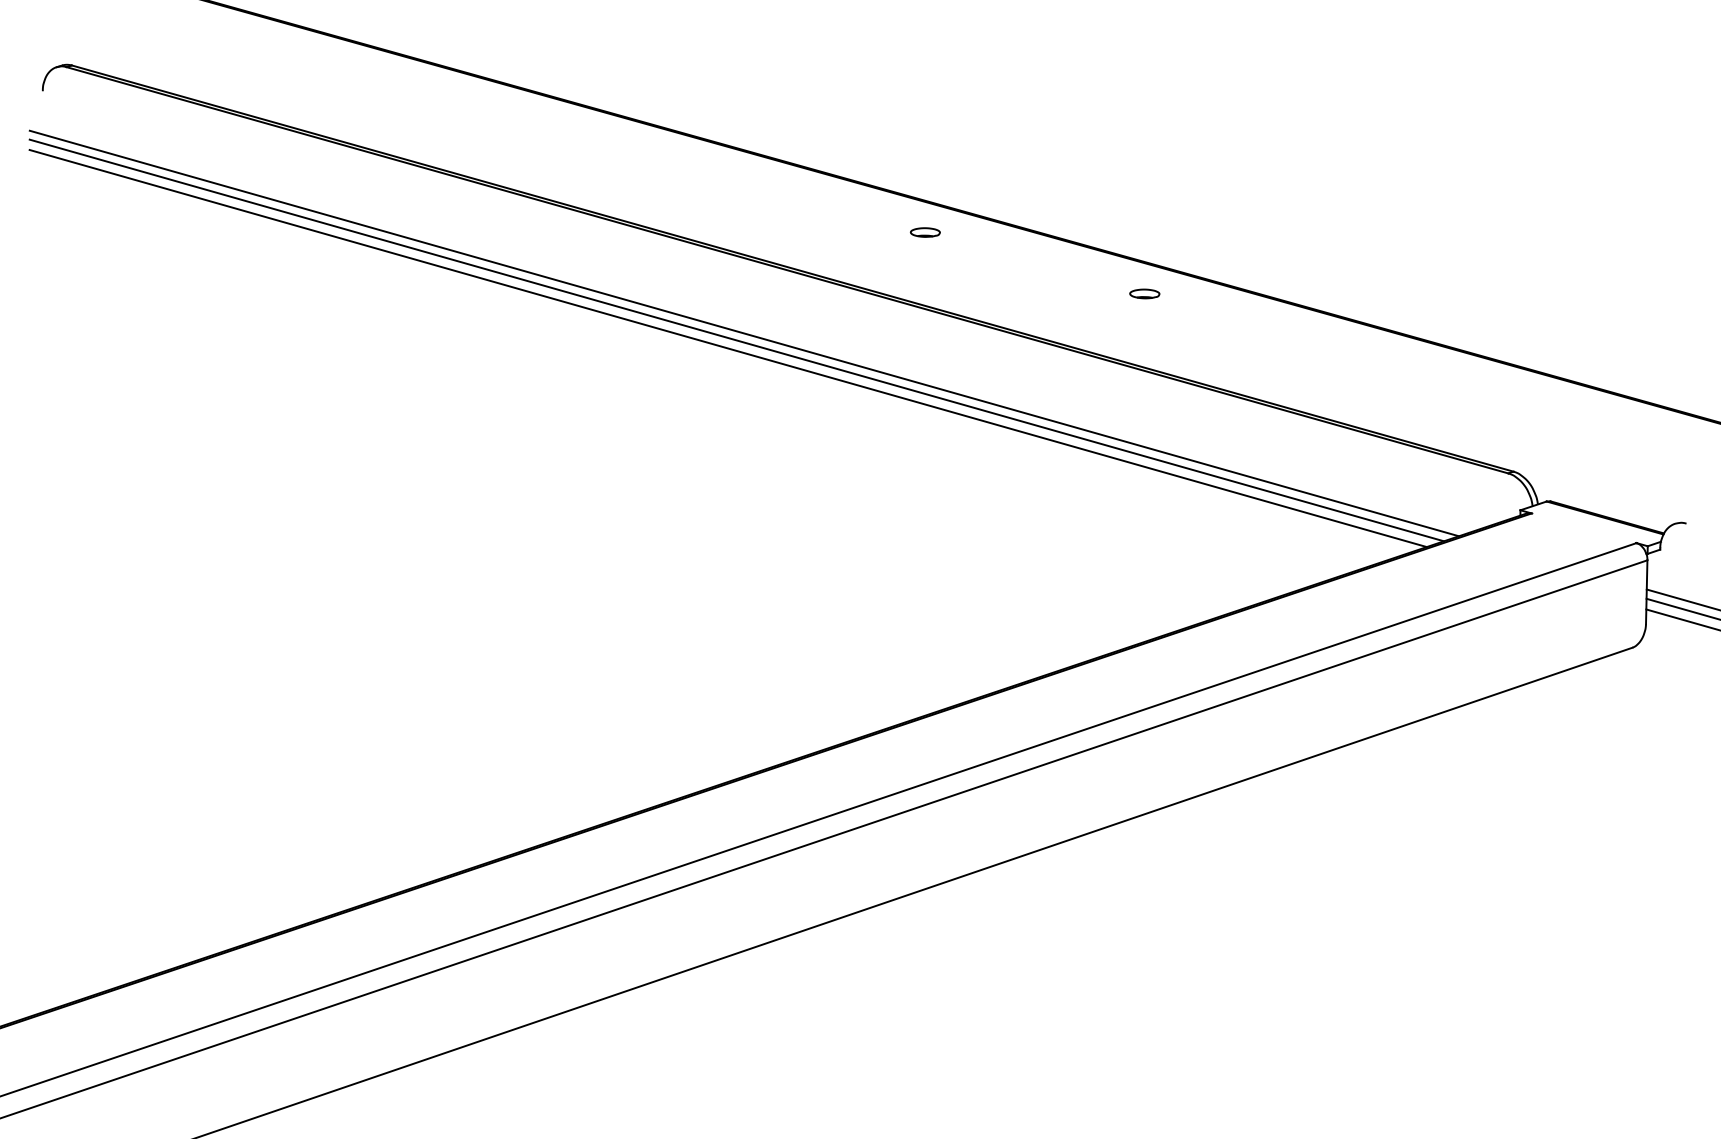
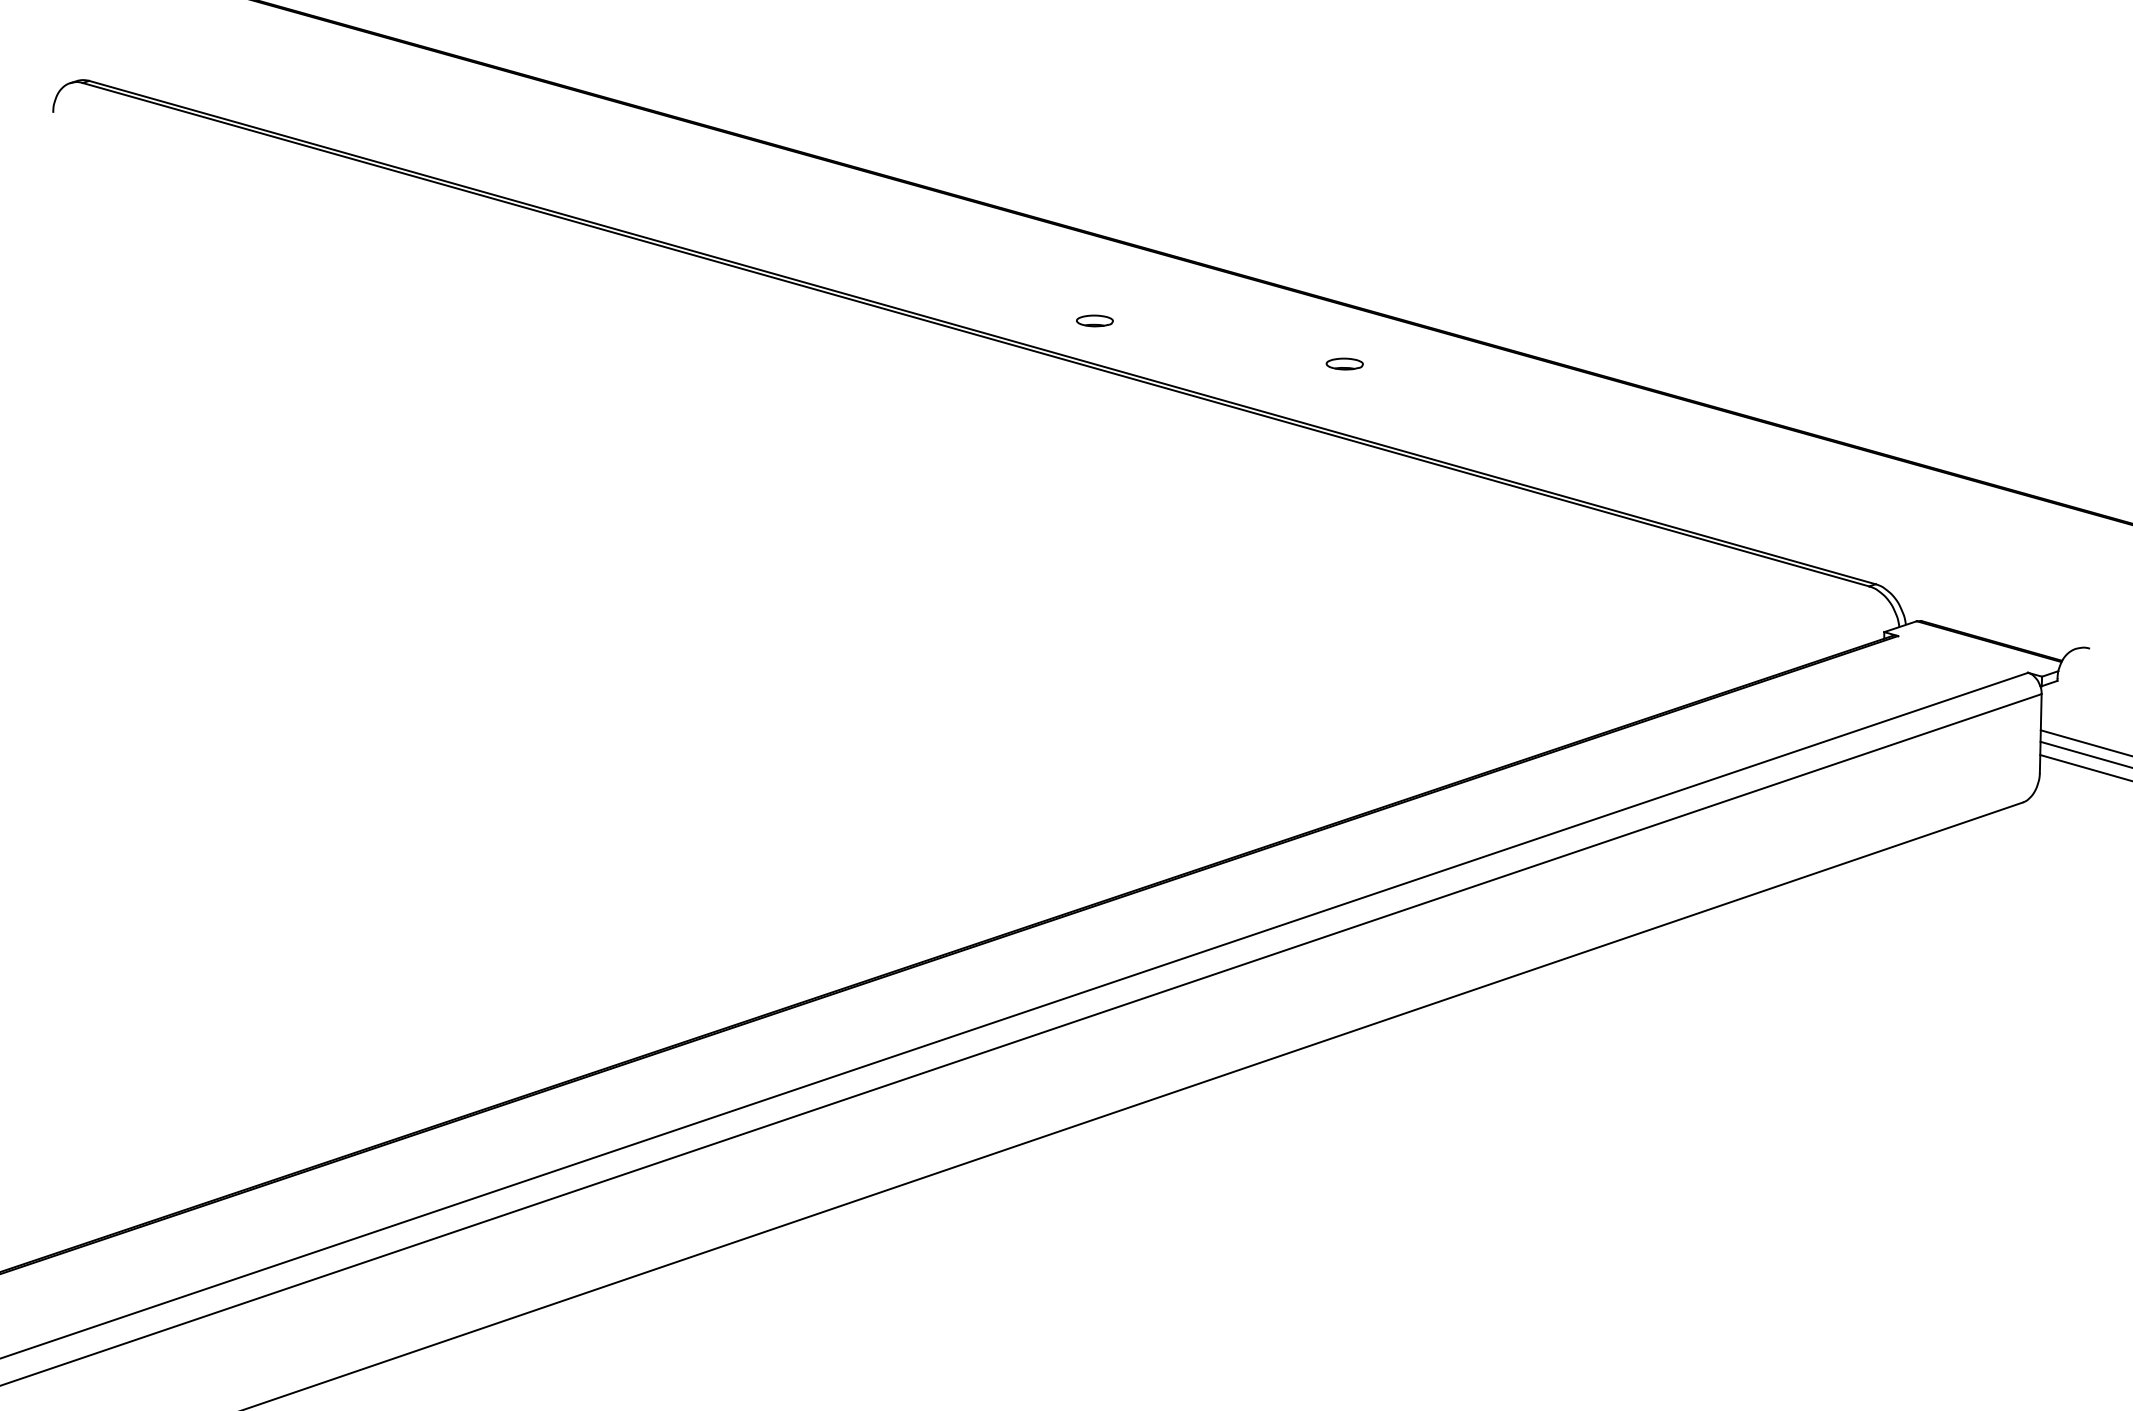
part: (925, 232) -> (1094, 320), moved
part: (1144, 293) -> (1344, 363), moved
line: (744, 333) -> (922, 412), removed
line: (737, 340) -> (913, 421), removed
line: (728, 348) -> (902, 431), removed

